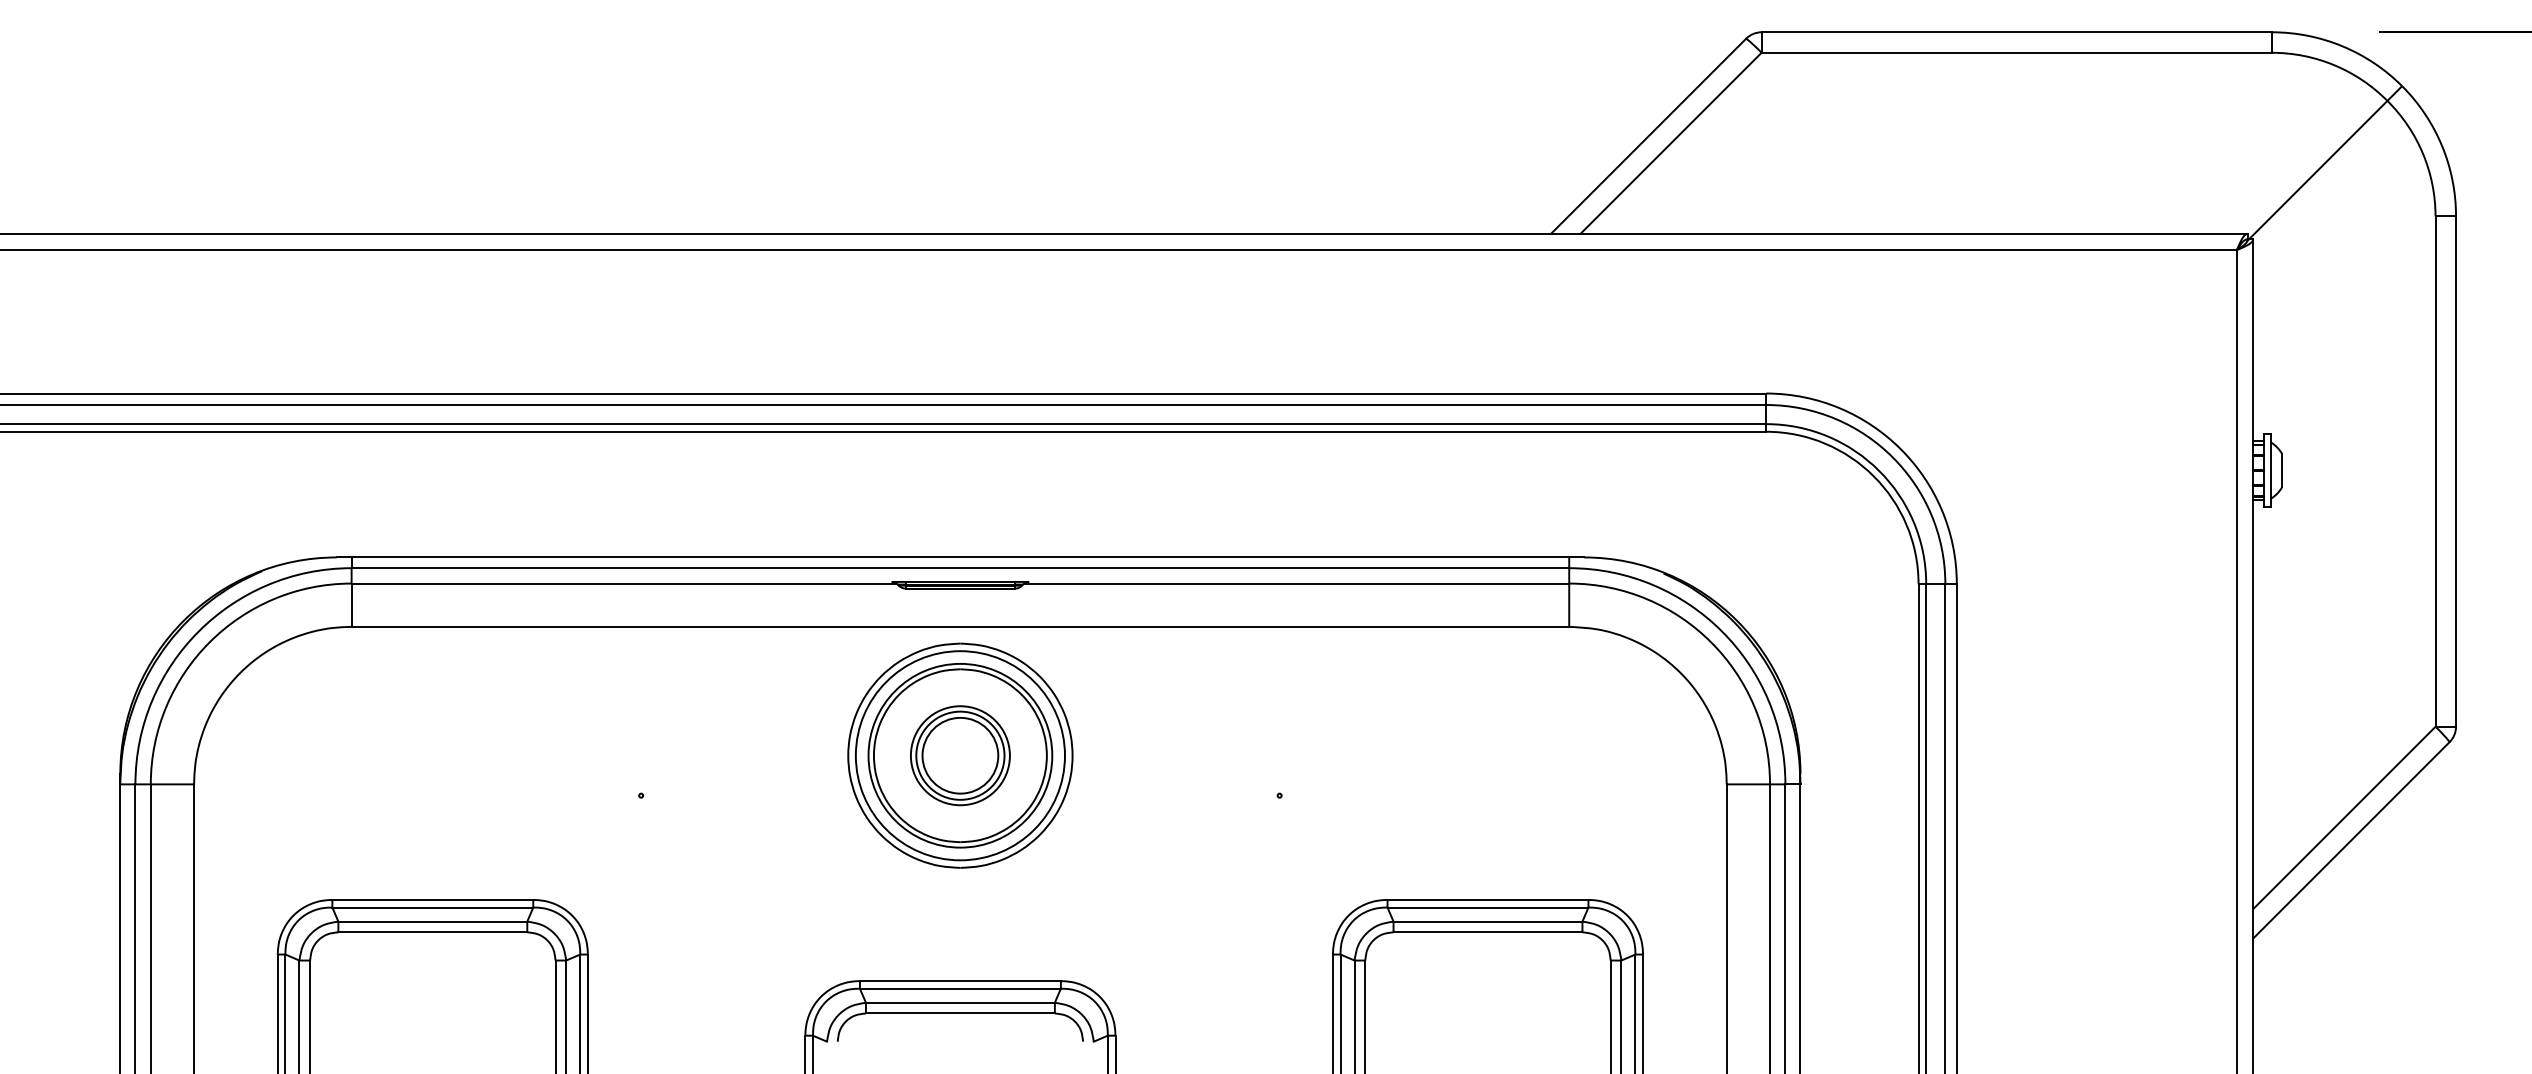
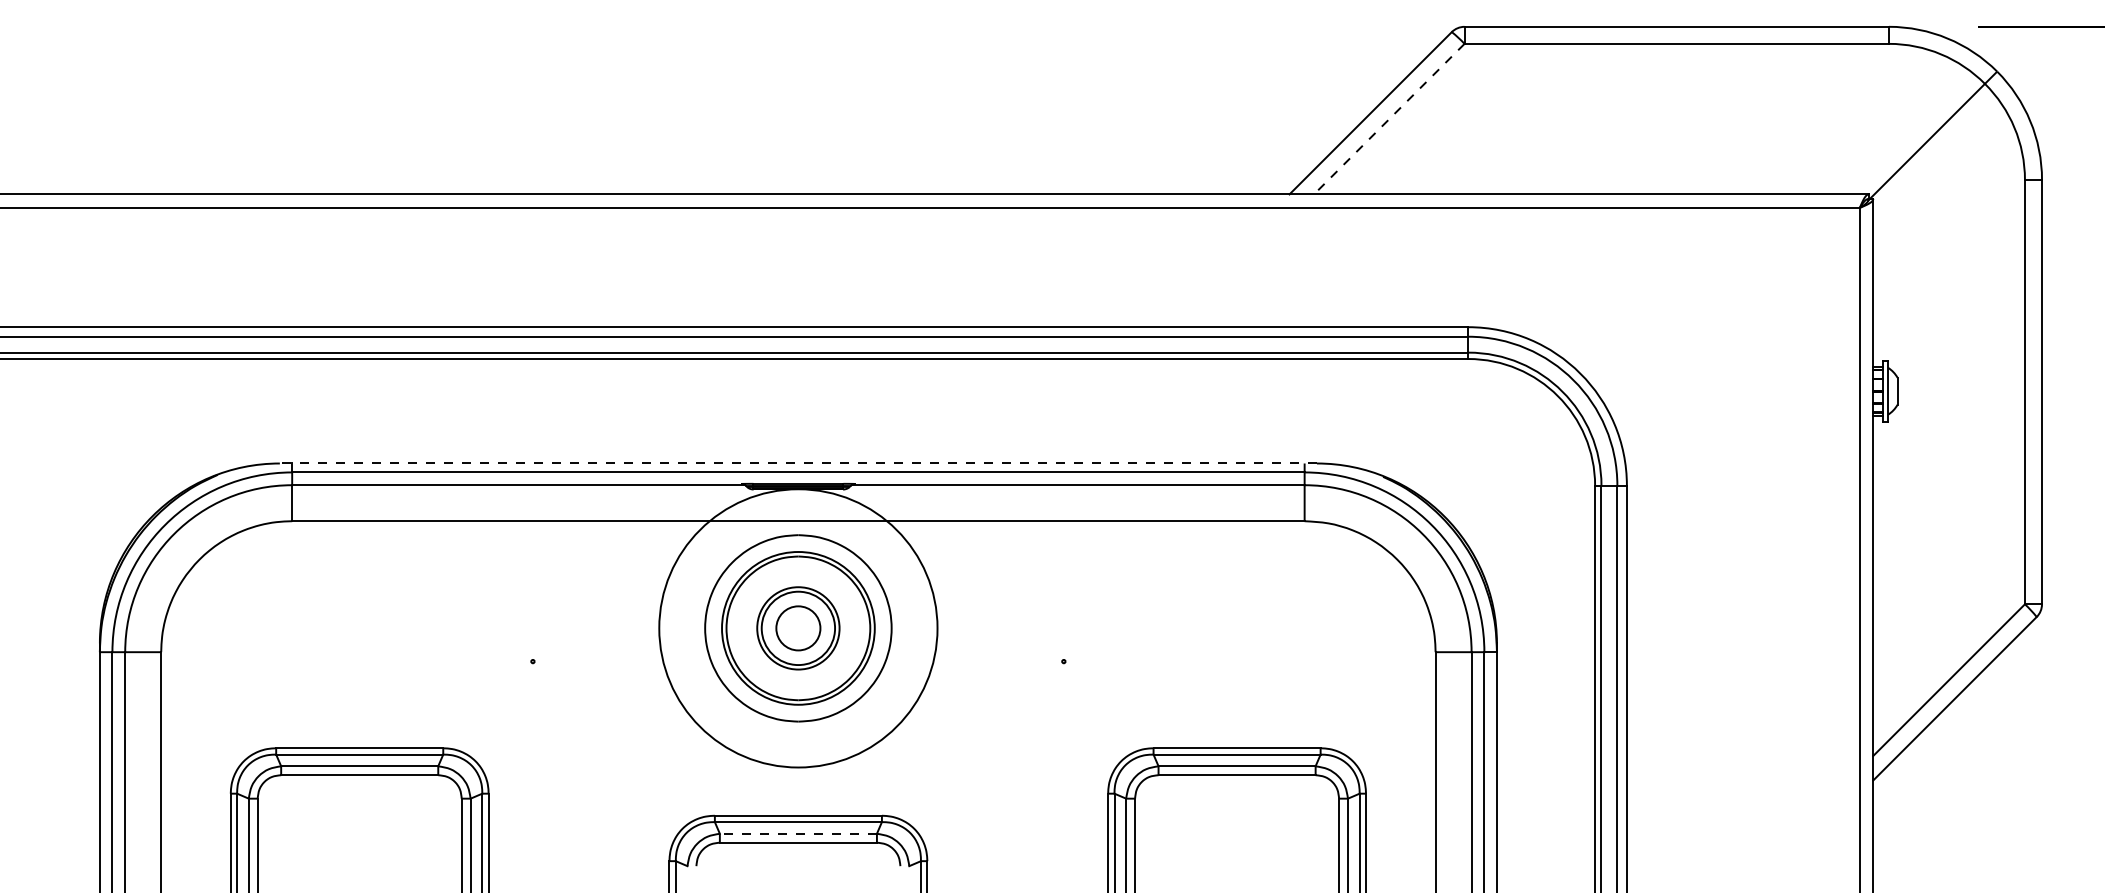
line: (1670, 143) -> (1388, 119), solid -> dashed
line: (960, 557) -> (798, 463), solid -> dashed
circle: (959, 755) -> (797, 628), size x1.6
circle: (960, 755) -> (798, 628), size x0.7
line: (959, 1002) -> (797, 833), solid -> dashed

